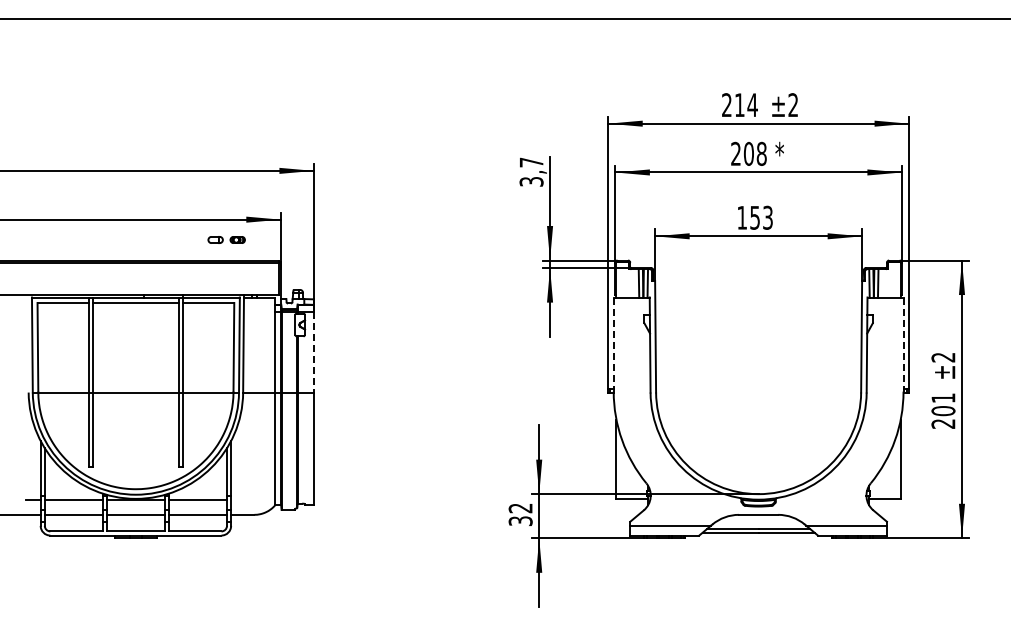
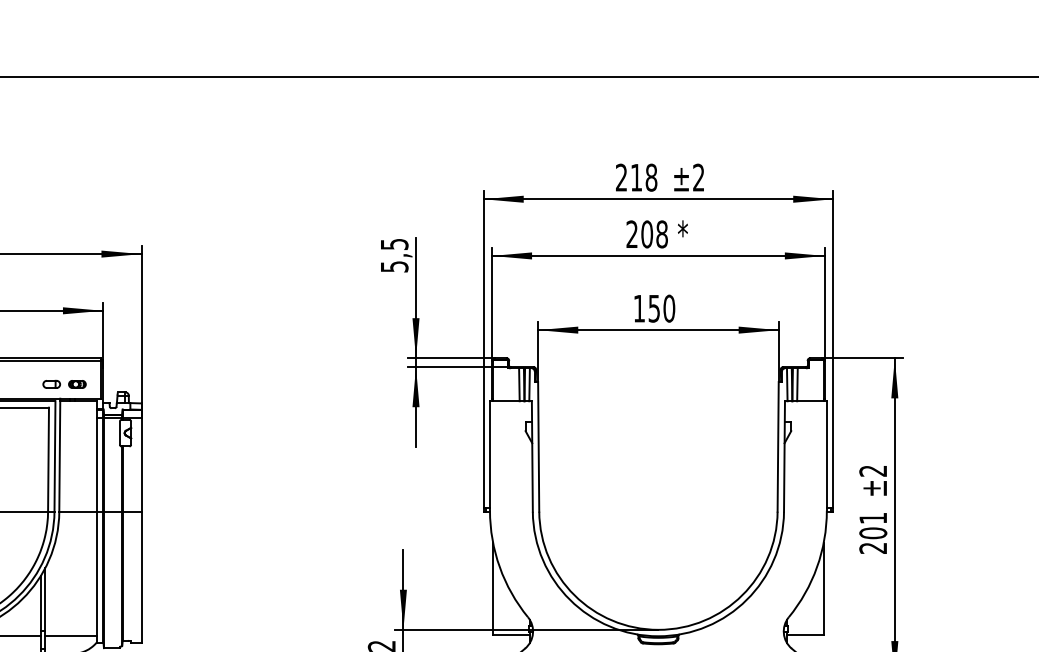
text: (752, 105) -> (651, 178), 214 -> 218
text: (531, 171) -> (394, 254), 3,7 -> 5,5
text: (768, 217) -> (669, 308), 153 -> 150
part: (226, 239) -> (64, 383), moved
line: (613, 345) -> (489, 457), dashed -> solid
line: (903, 345) -> (826, 457), dashed -> solid
line: (313, 352) -> (141, 465), dashed -> solid
line: (253, 499) -> (71, 636), added

